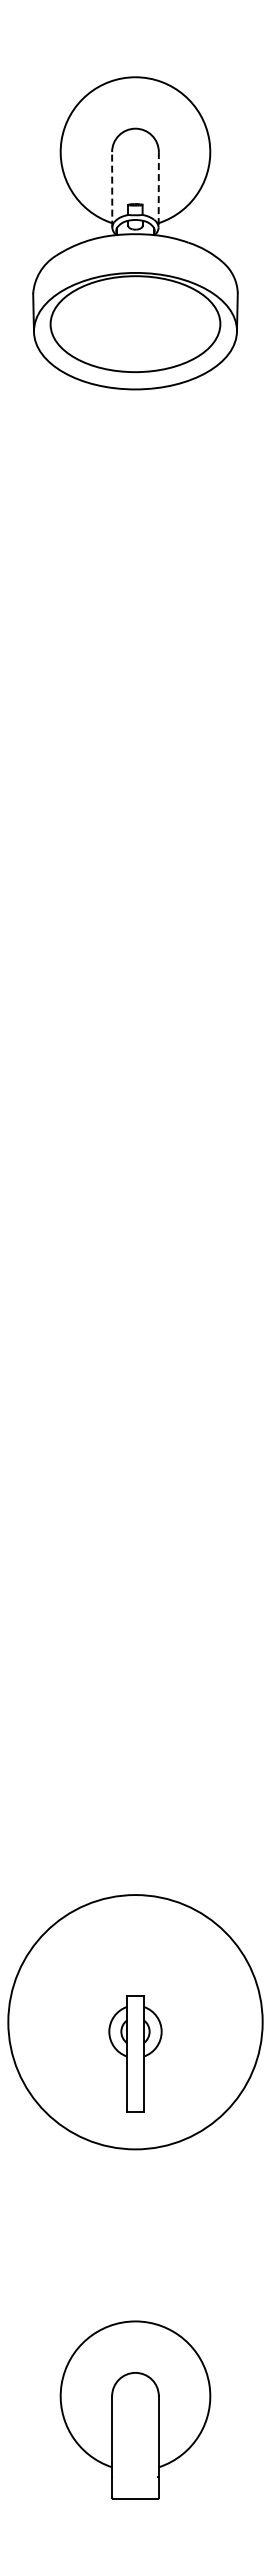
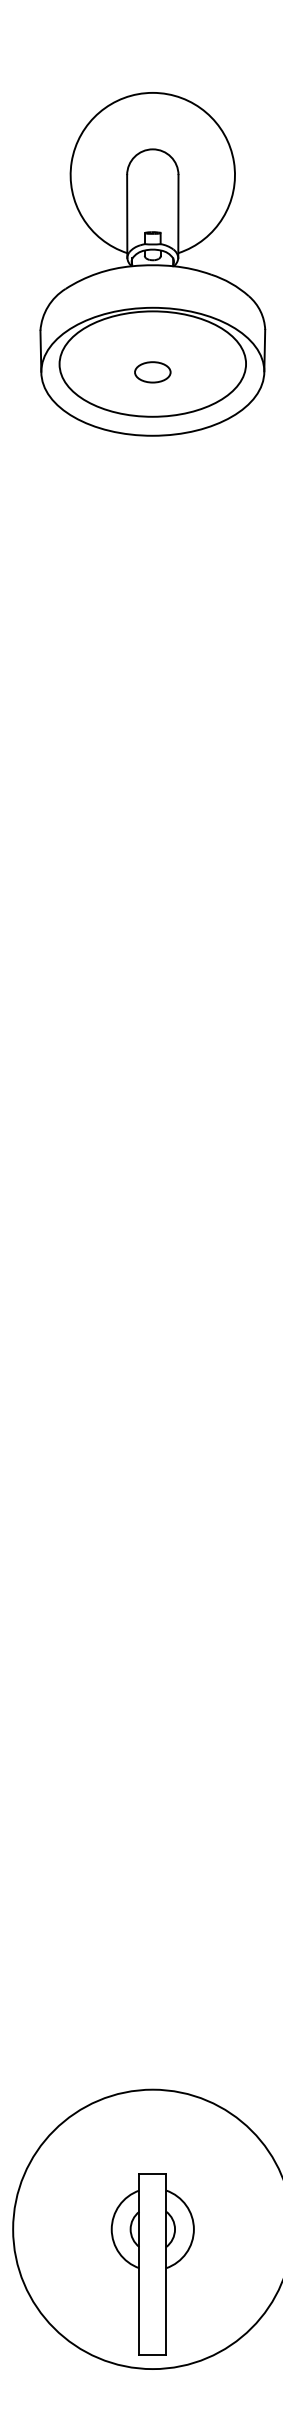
line: (112, 189) -> (127, 216), dashed -> solid
line: (158, 189) -> (178, 216), dashed -> solid
part: (135, 331) -> (152, 372), added
part: (135, 2053) -> (152, 2263), size x1.43

